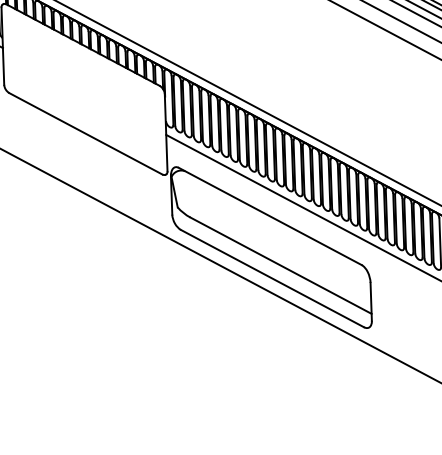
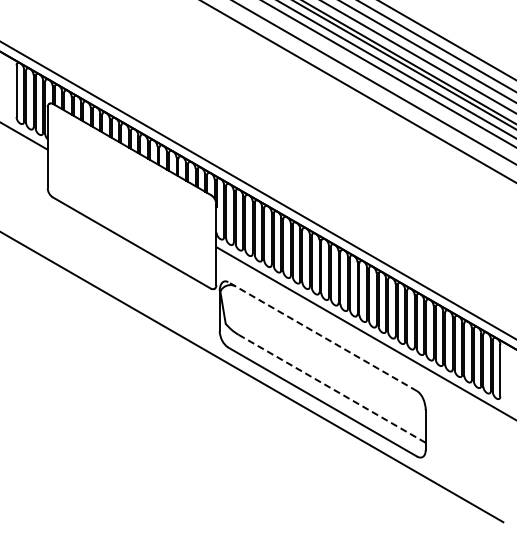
line: (270, 216) -> (322, 336), solid -> dashed
line: (280, 265) -> (331, 388), solid -> dashed

